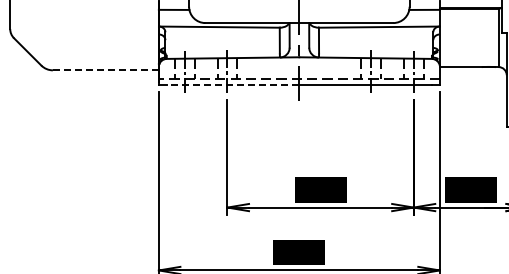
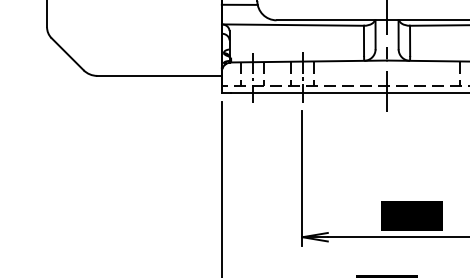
line: (105, 70) -> (159, 76), dashed -> solid
line: (232, 85) -> (308, 93), dashed -> solid

